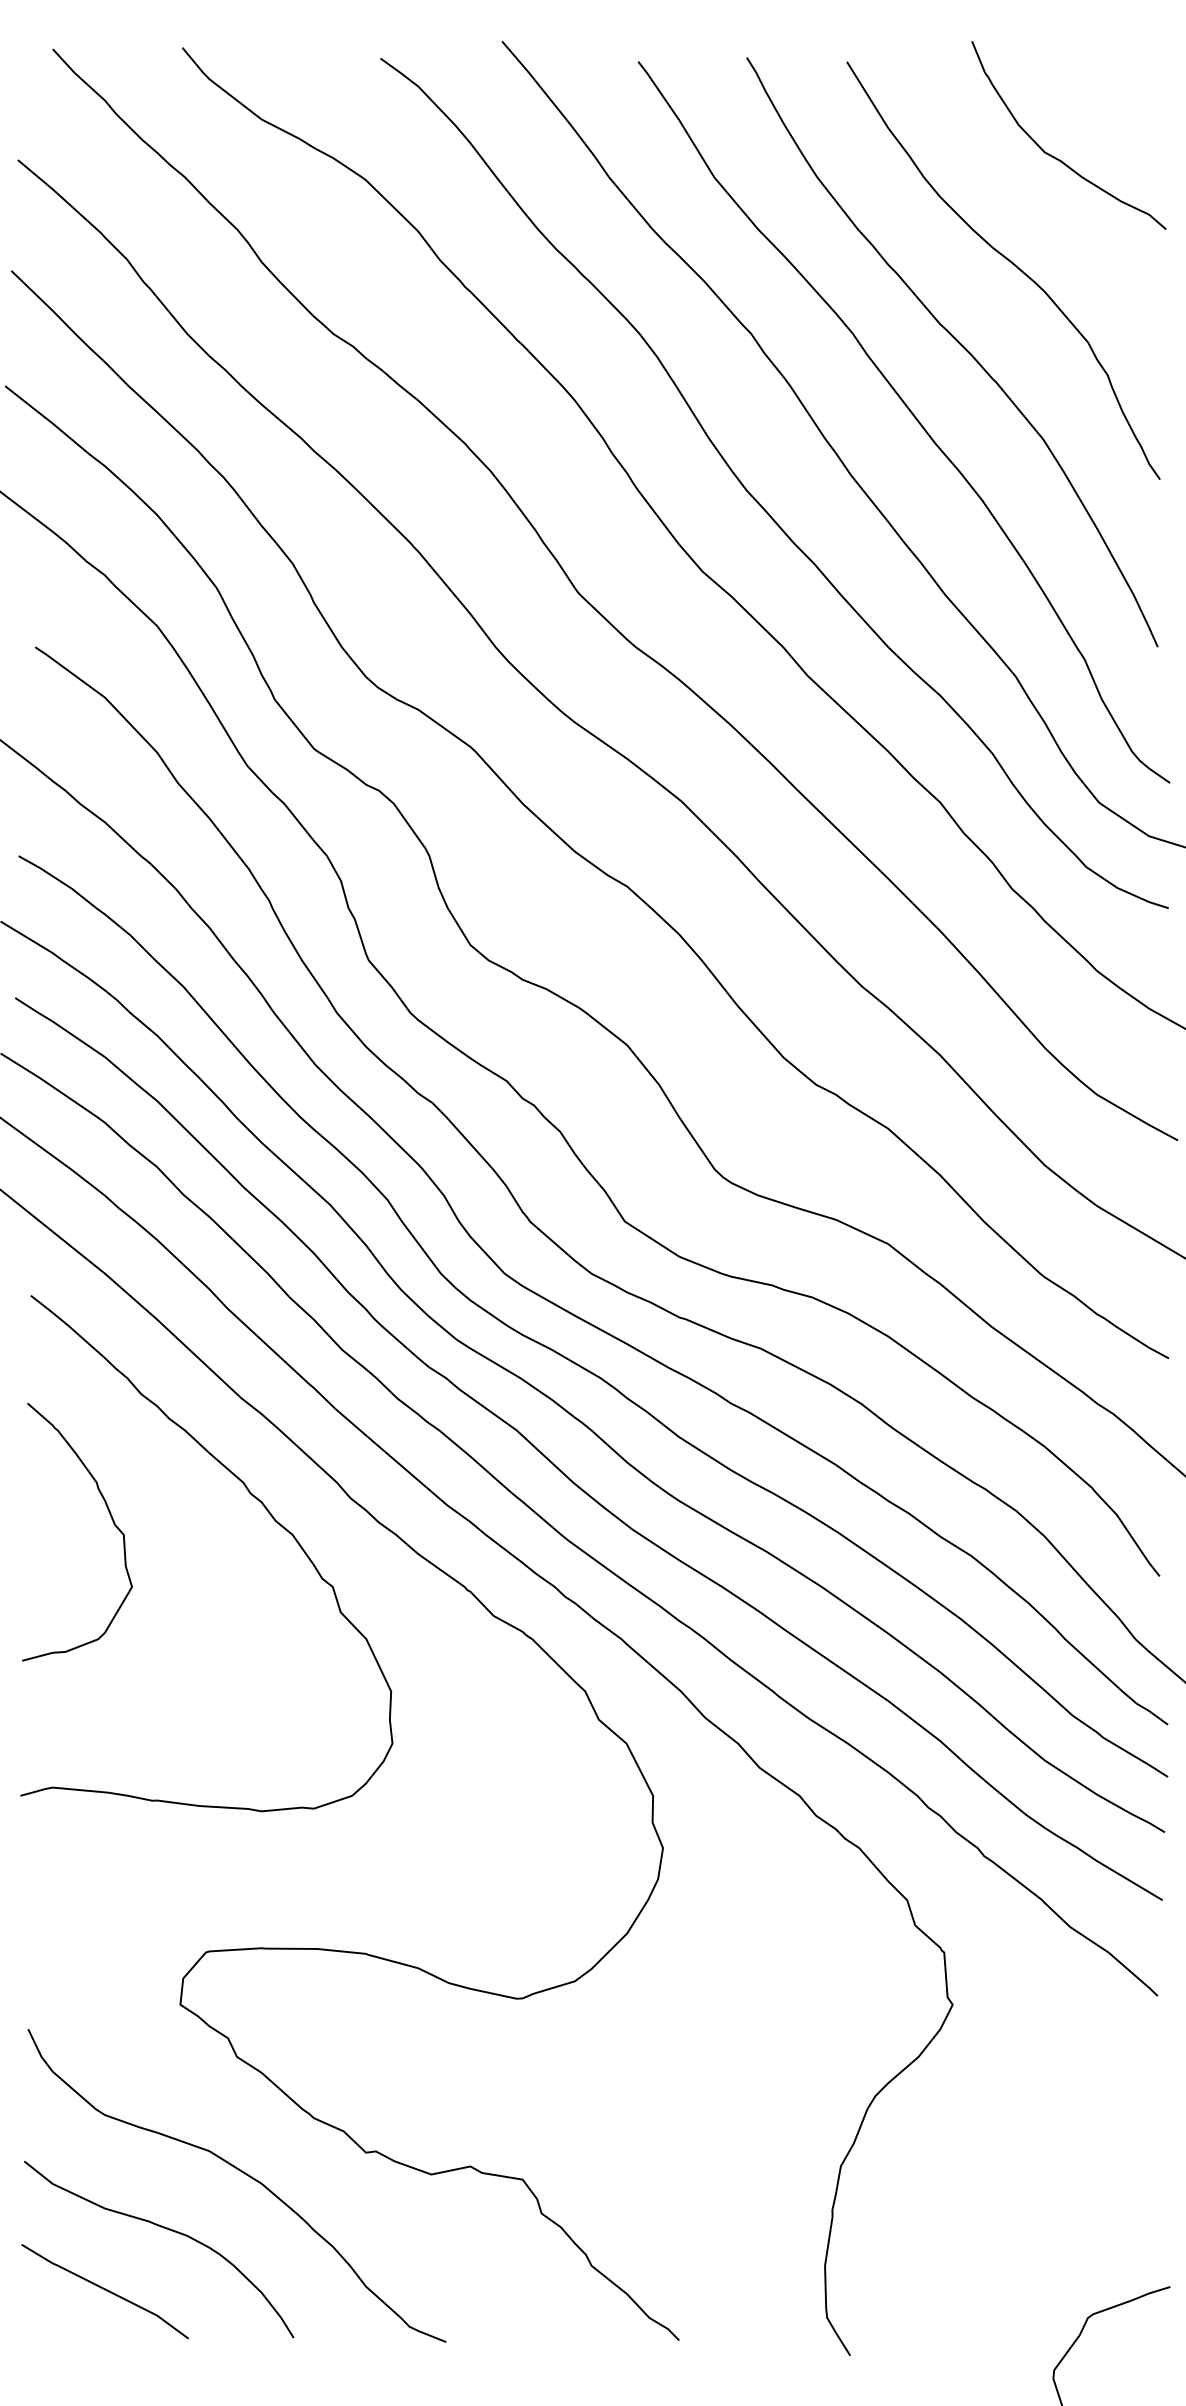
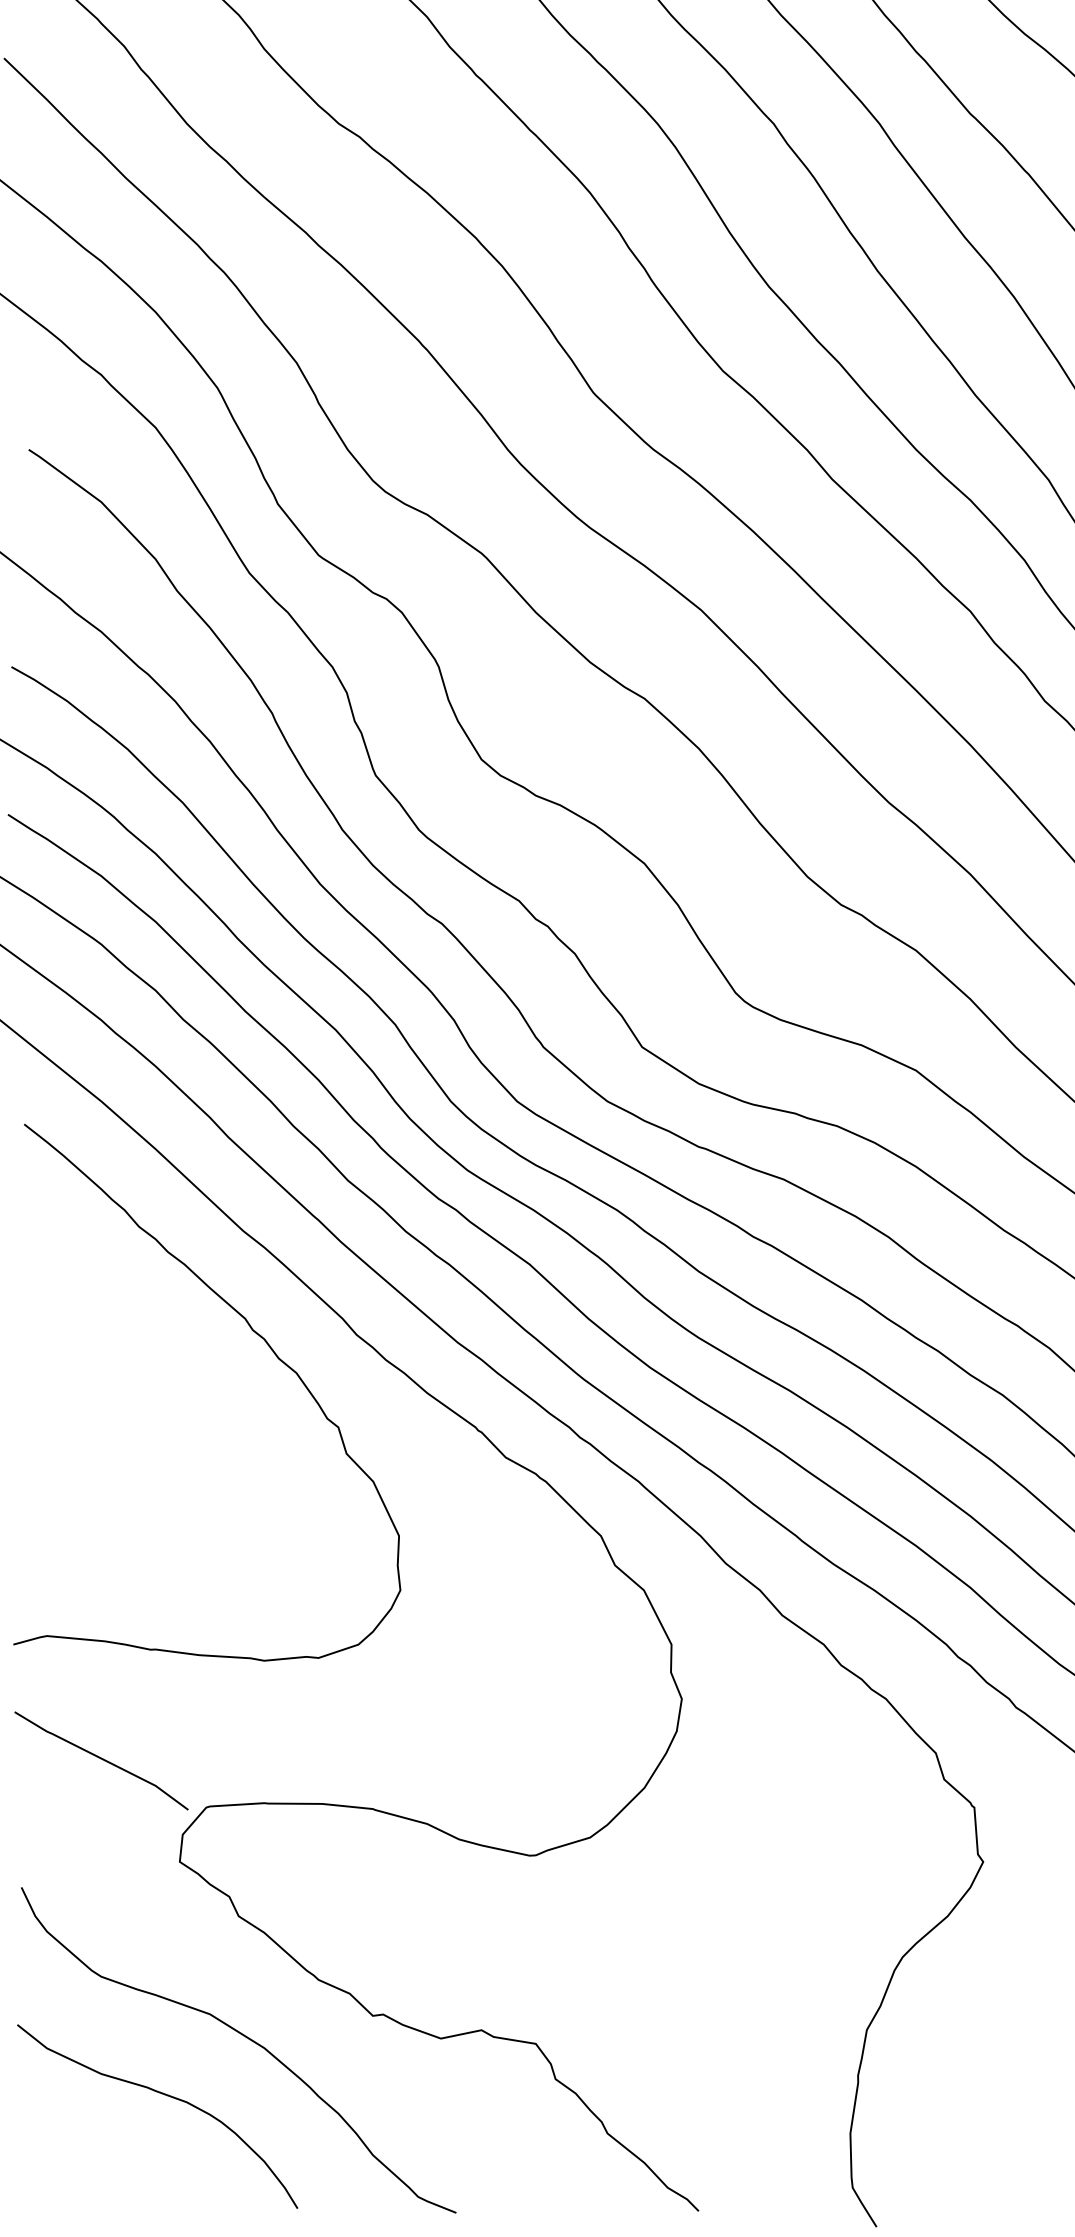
curve: (111, 1519) -> (108, 1357), removed
line: (104, 2290) -> (100, 1759), moved

